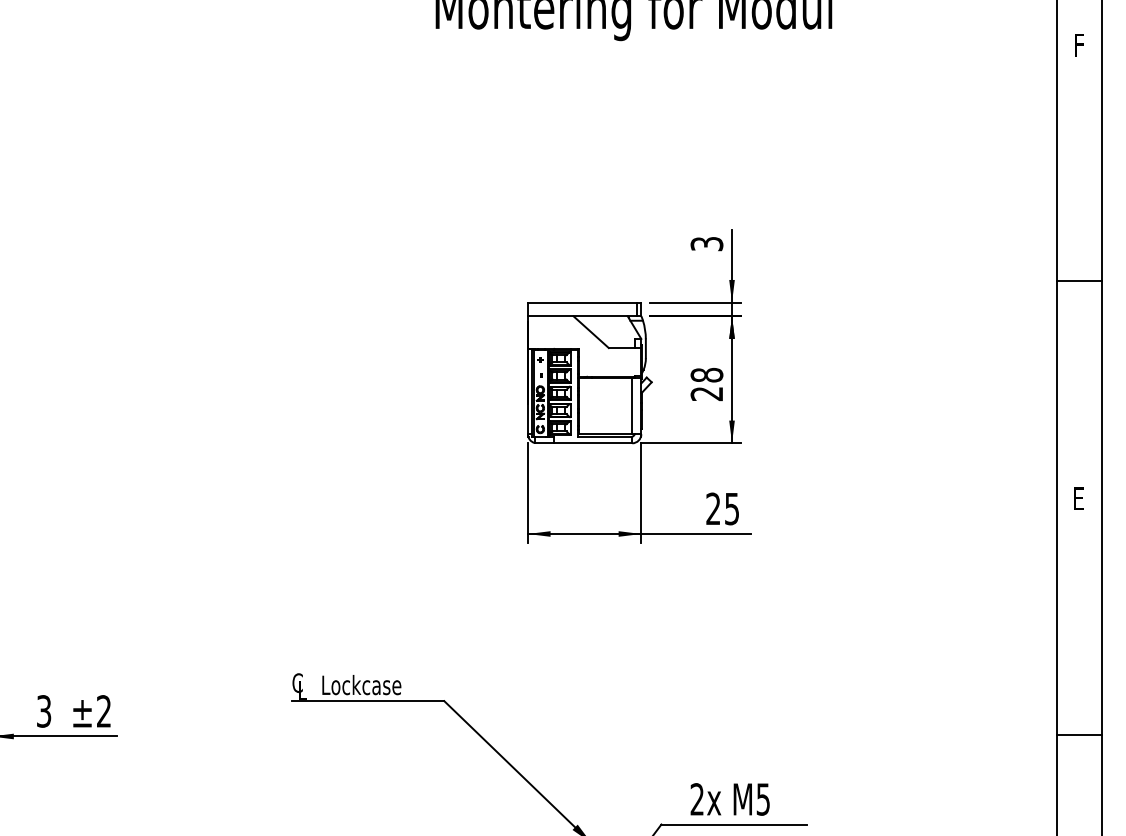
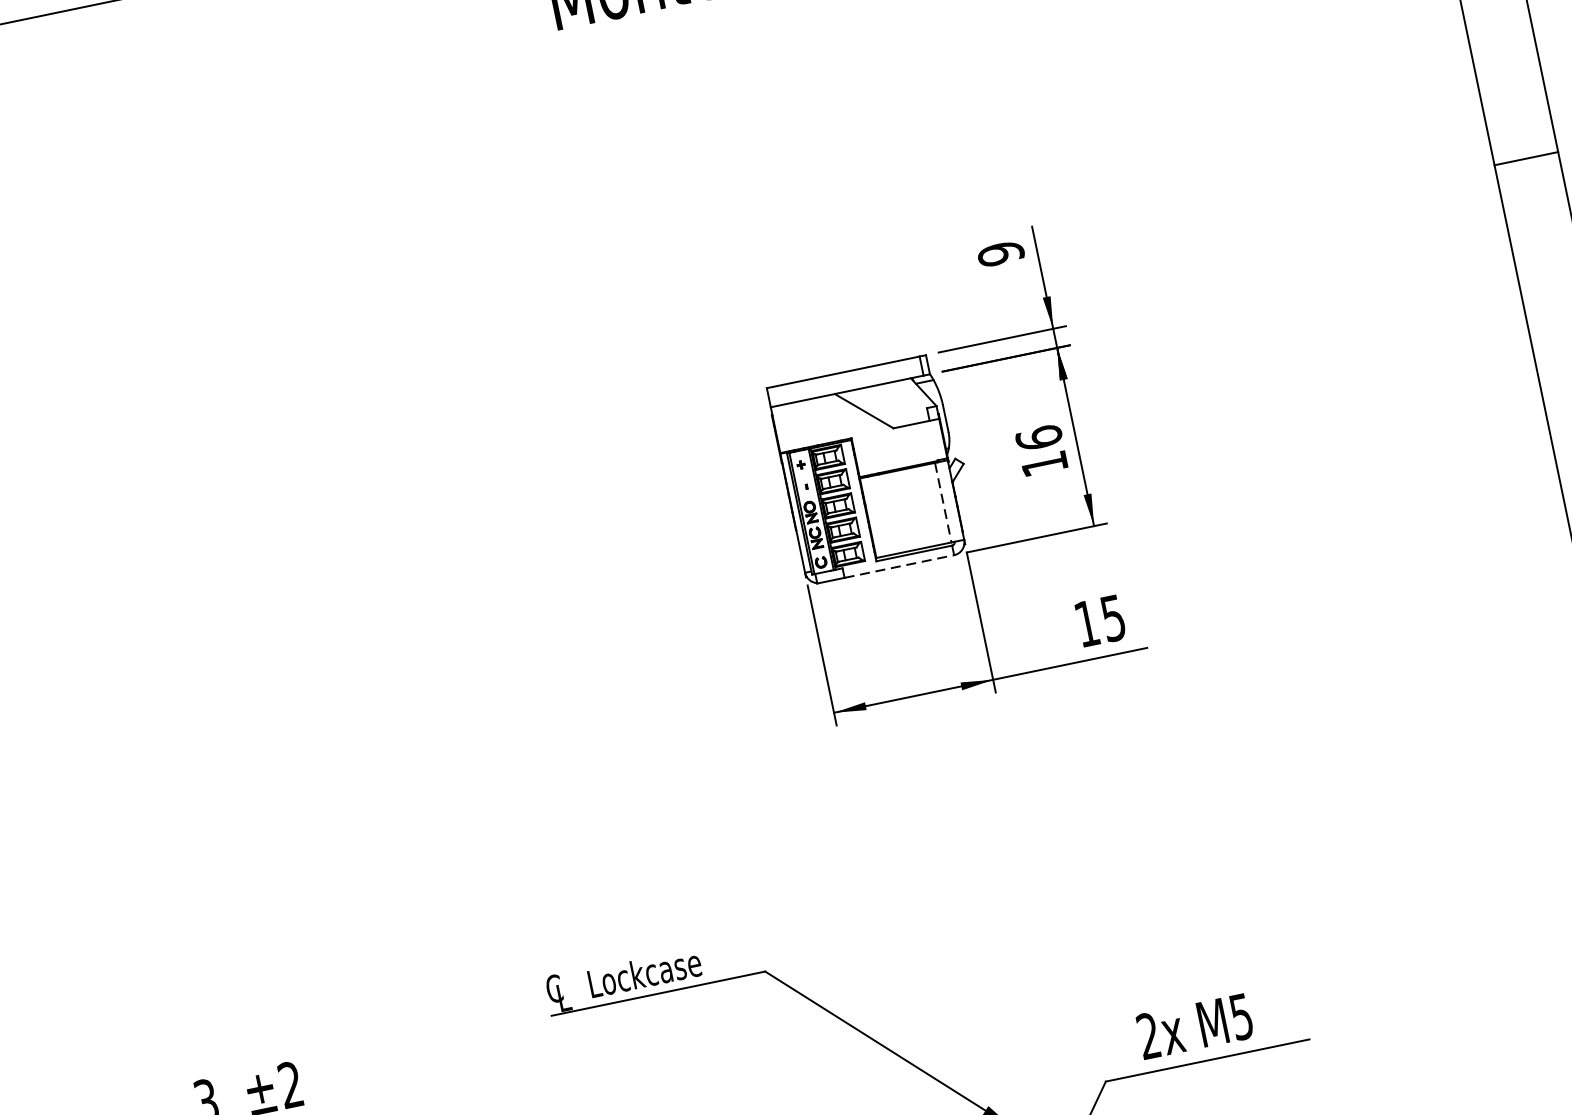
text: (706, 243) -> (1000, 253), 3 -> 9
line: (1079, 281) -> (1526, 158), moved
text: (706, 384) -> (1041, 451), 28 -> 16
line: (632, 406) -> (943, 503), solid -> dashed
line: (593, 443) -> (899, 566), solid -> dashed
text: (713, 508) -> (1087, 623), 25 -> 15

